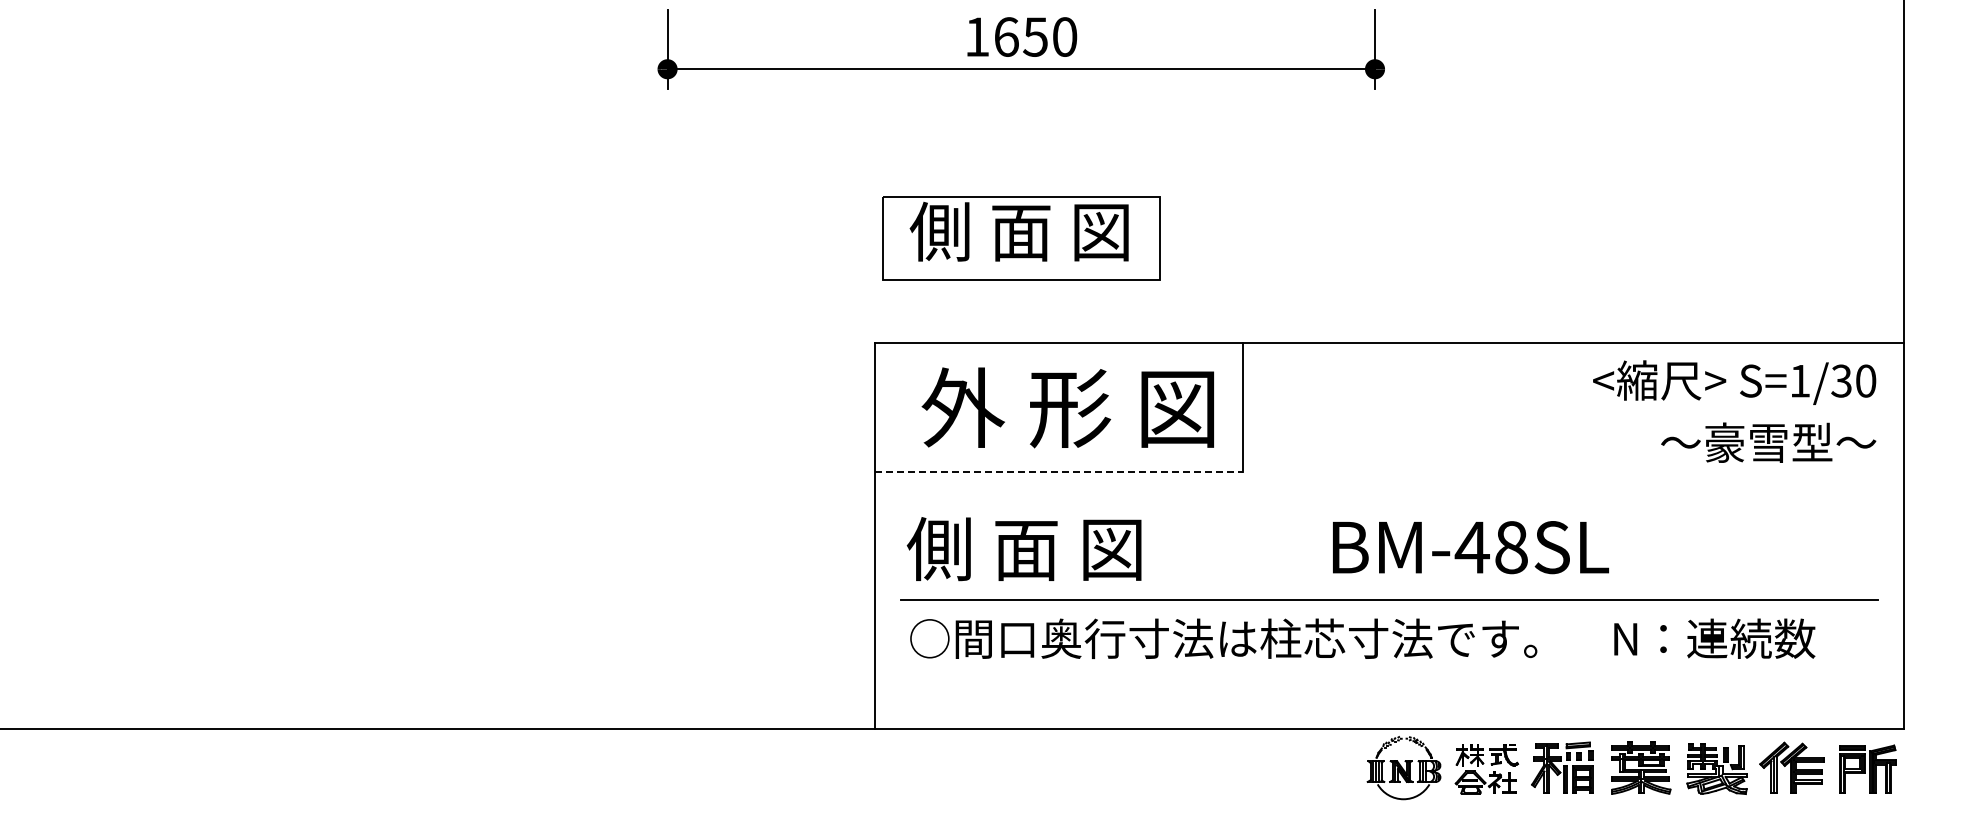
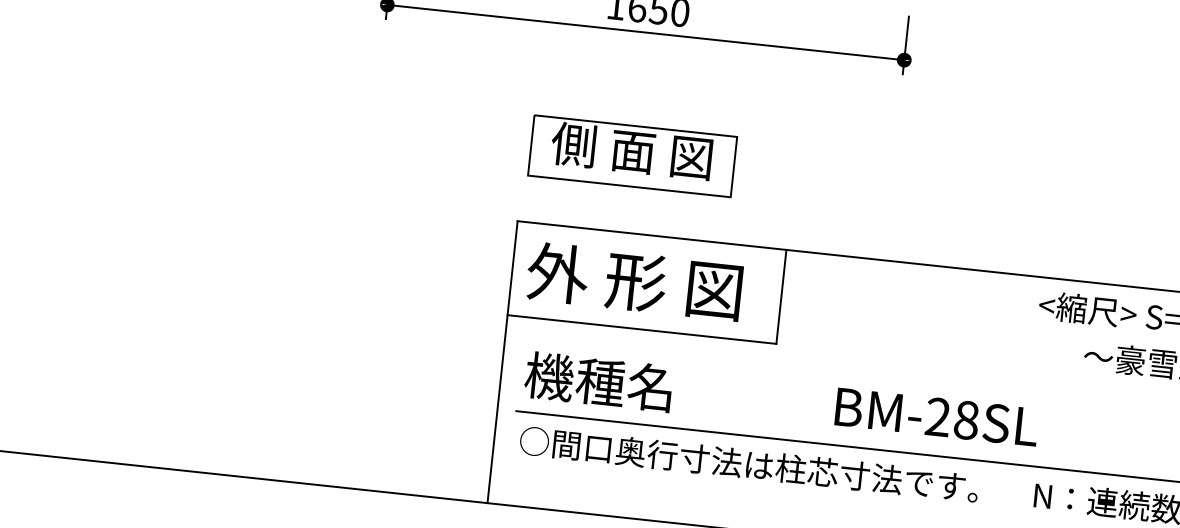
text: (1067, 407) -> (634, 281), moved
line: (1059, 471) -> (642, 329), dashed -> solid
text: (1471, 547) -> (937, 417), BM-48SL -> BM-28SL
text: (1023, 548) -> (610, 382), 側 面 図 -> 機種名

